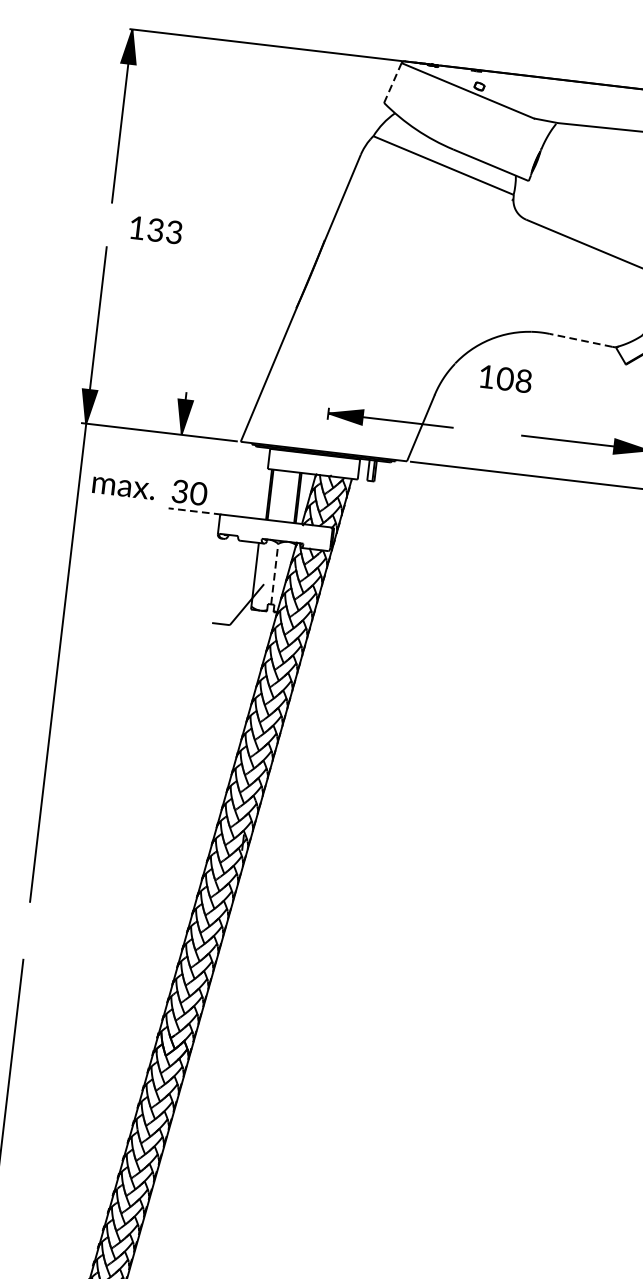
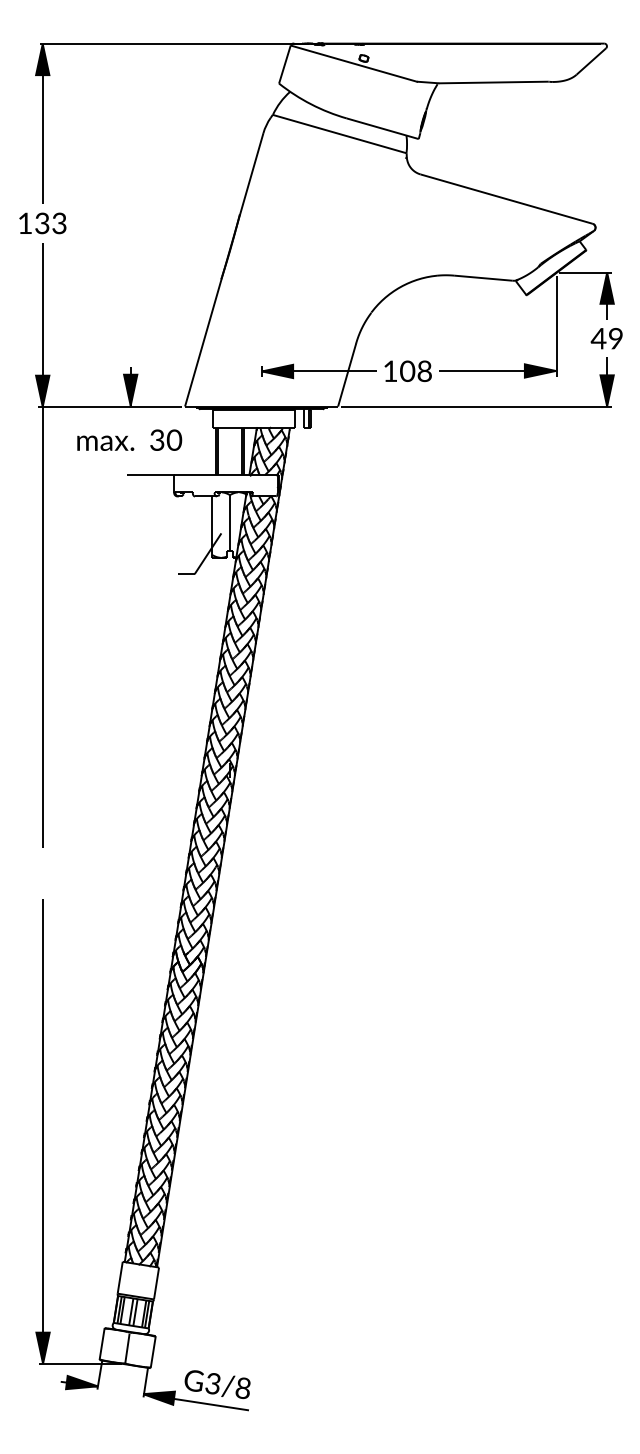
line: (392, 82) -> (284, 64), dashed -> solid
text: (155, 230) -> (42, 223), moved
line: (580, 340) -> (482, 278), dashed -> solid
text: (505, 378) -> (407, 370), moved
text: (150, 487) -> (129, 439), moved
line: (194, 511) -> (150, 474), dashed -> solid
line: (275, 574) -> (230, 523), dashed -> solid

